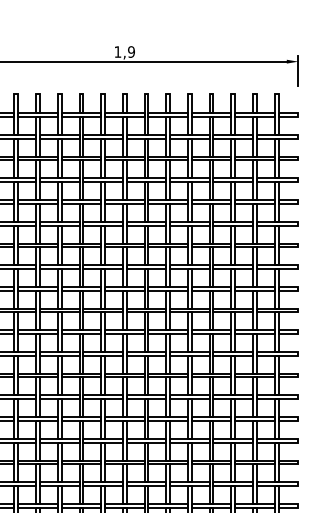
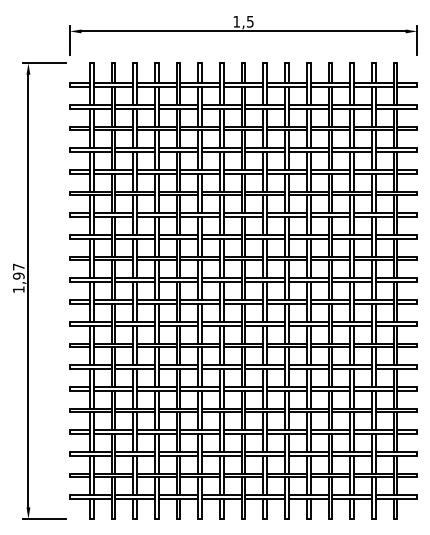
text: (130, 51) -> (249, 21), 1,9 -> 1,5

